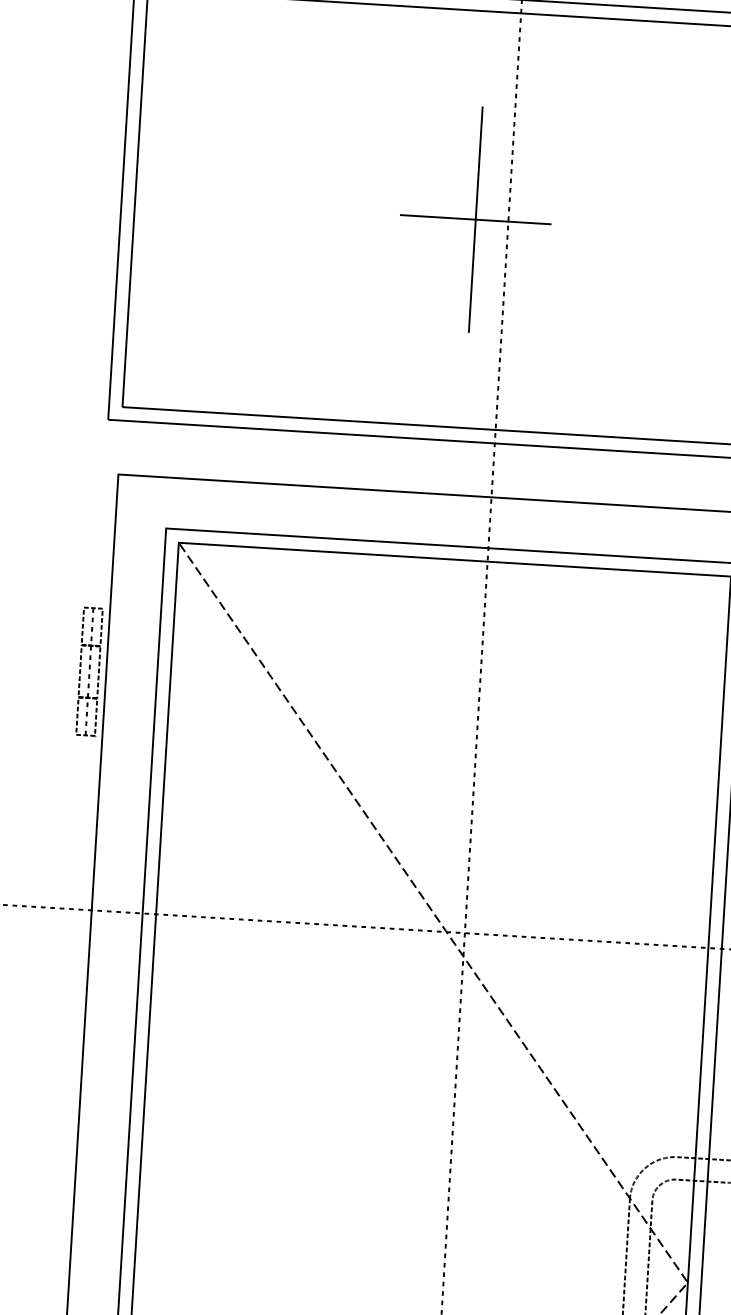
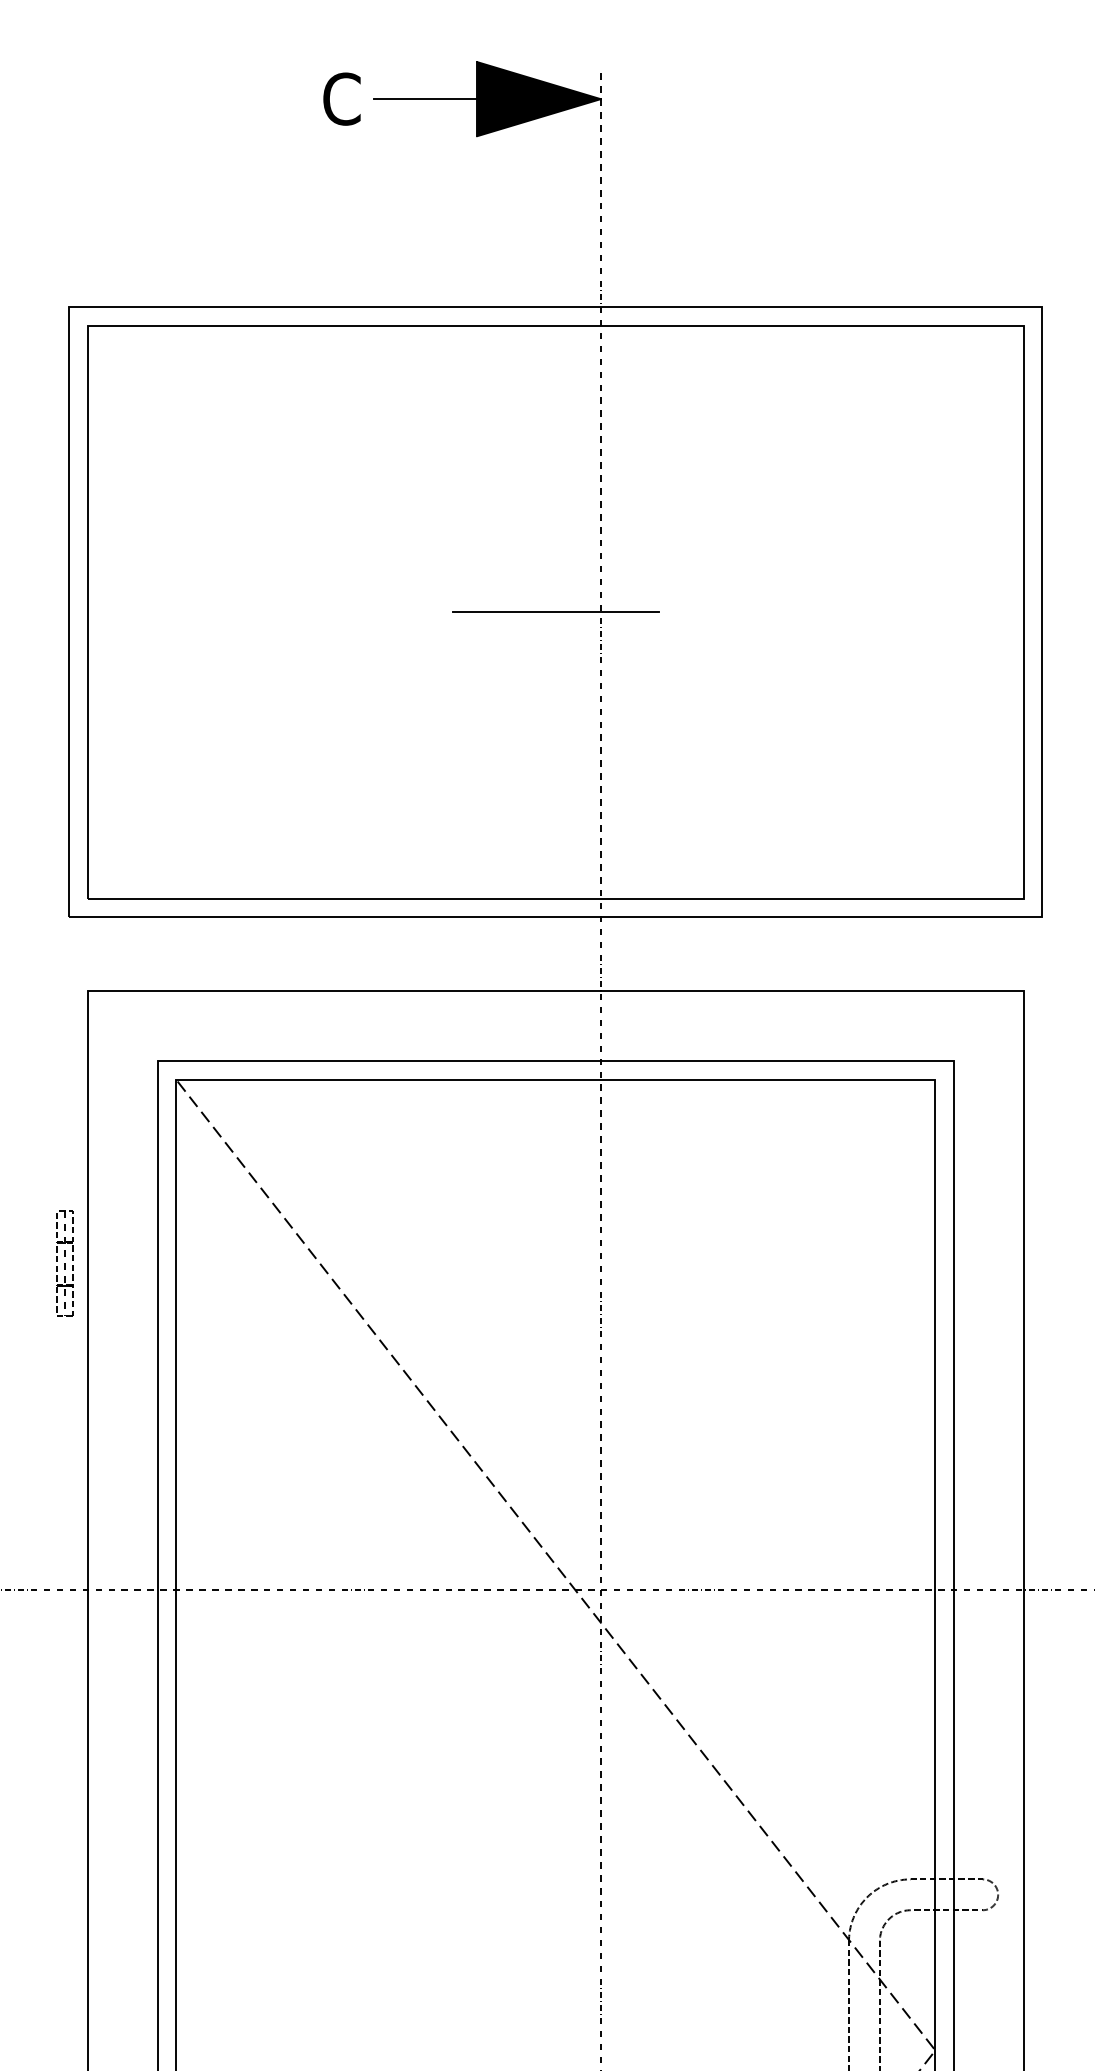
line: (475, 219) -> (555, 612), removed
part: (90, 671) -> (65, 1263), size x0.6

